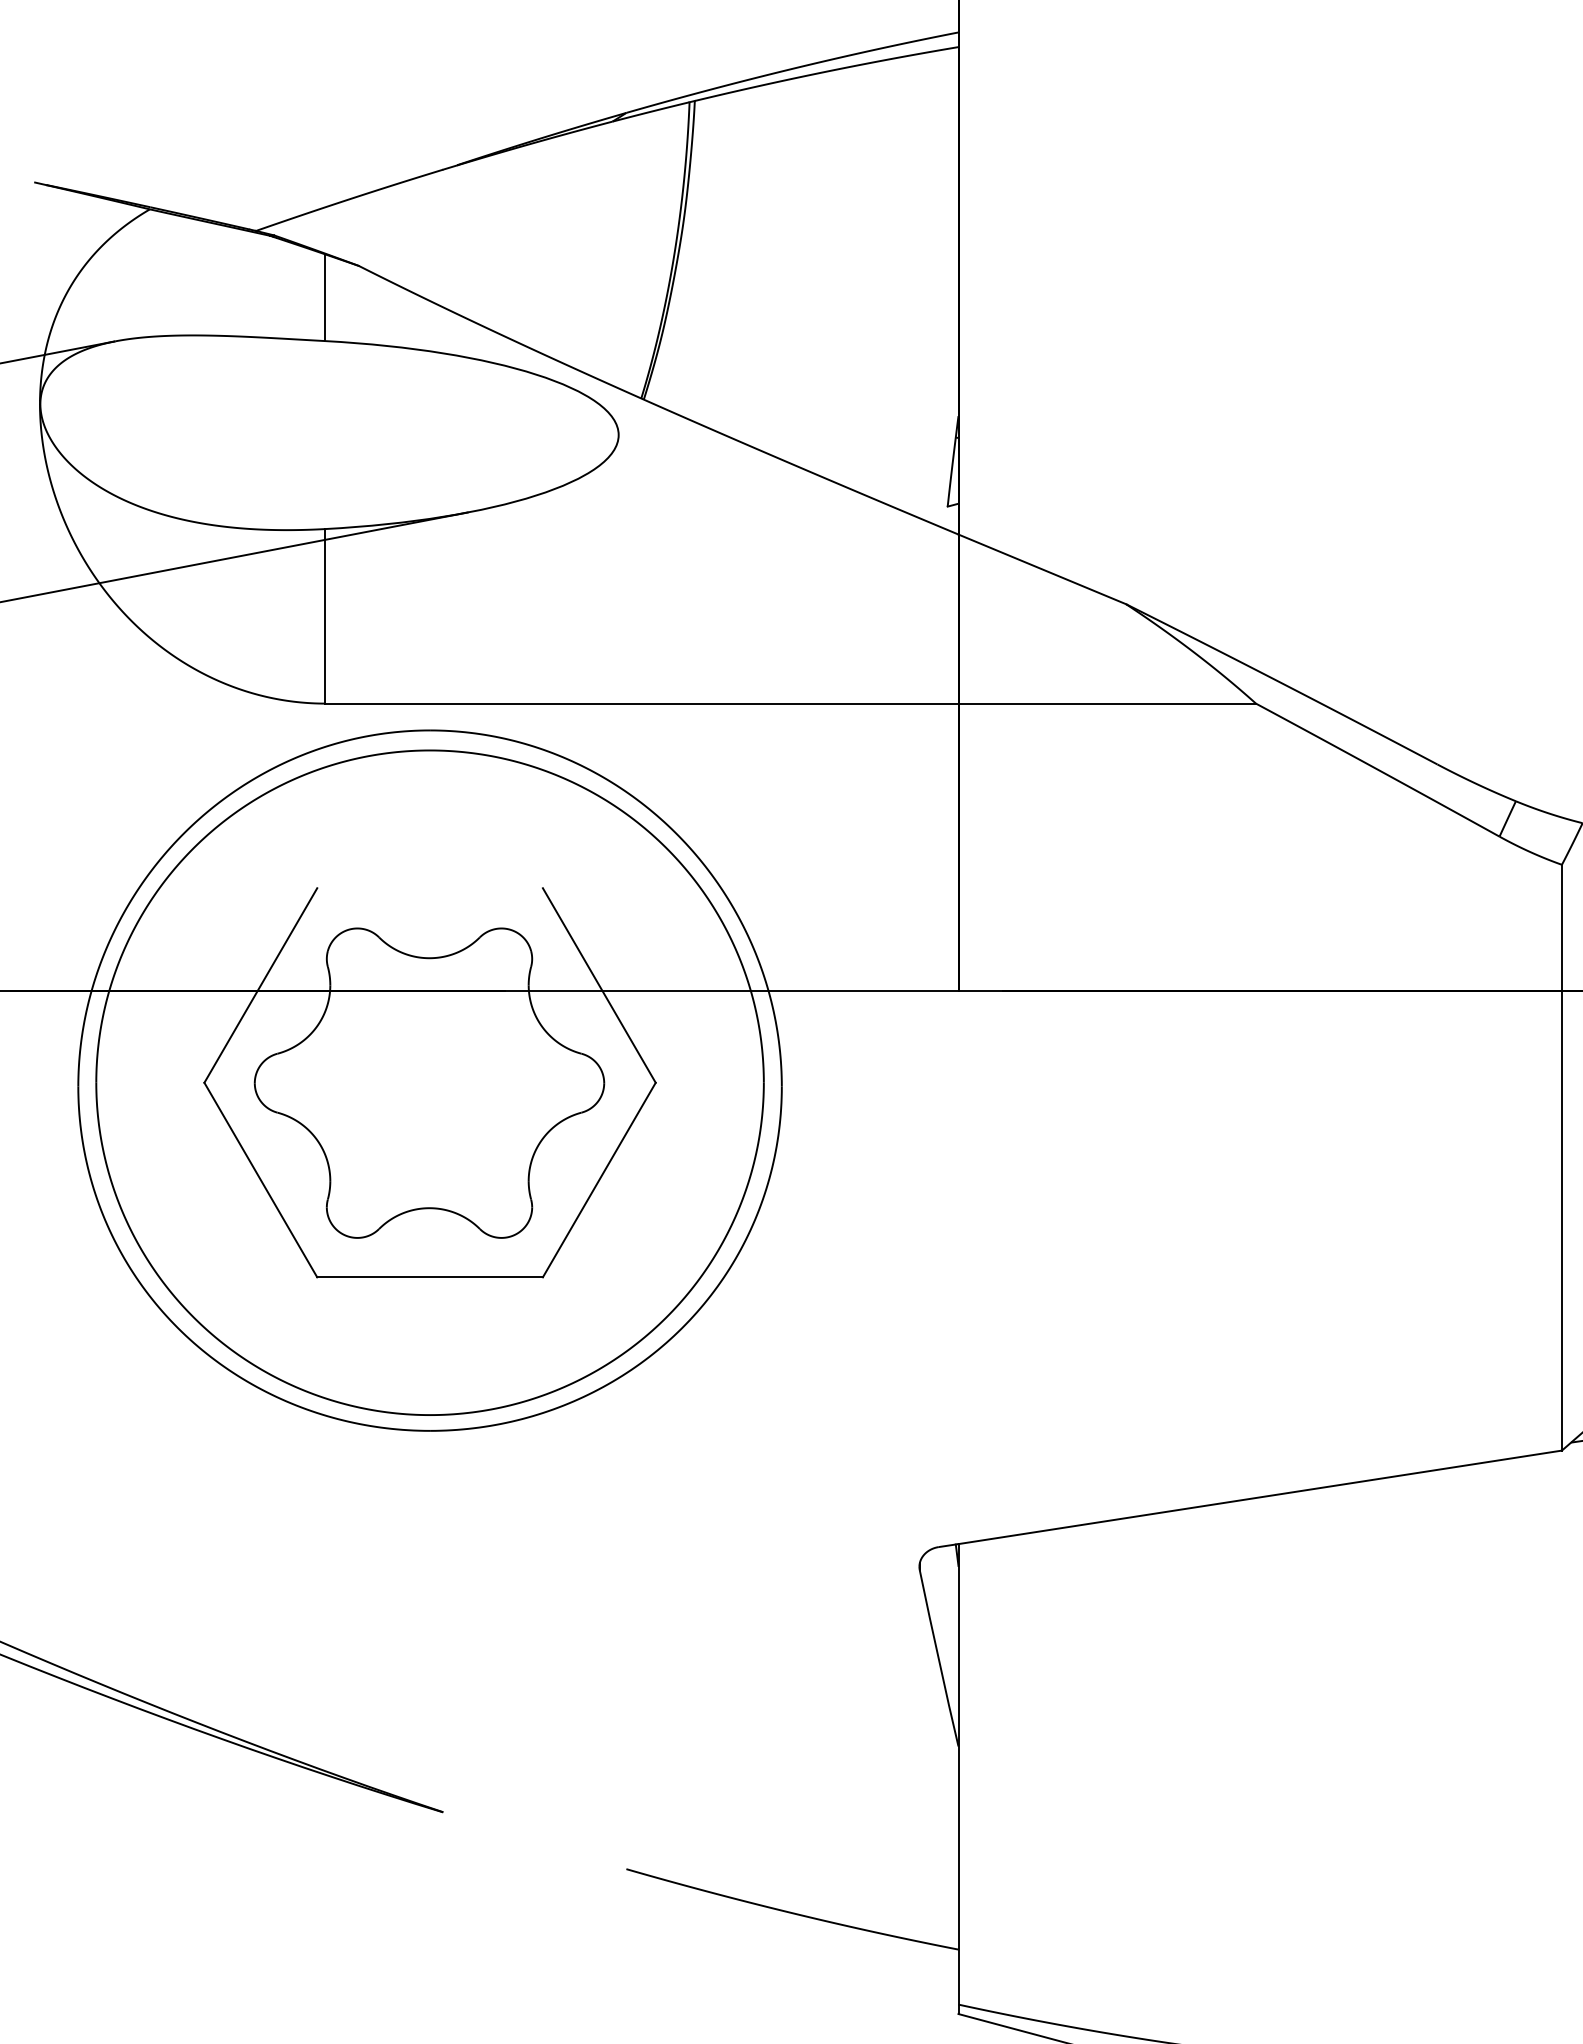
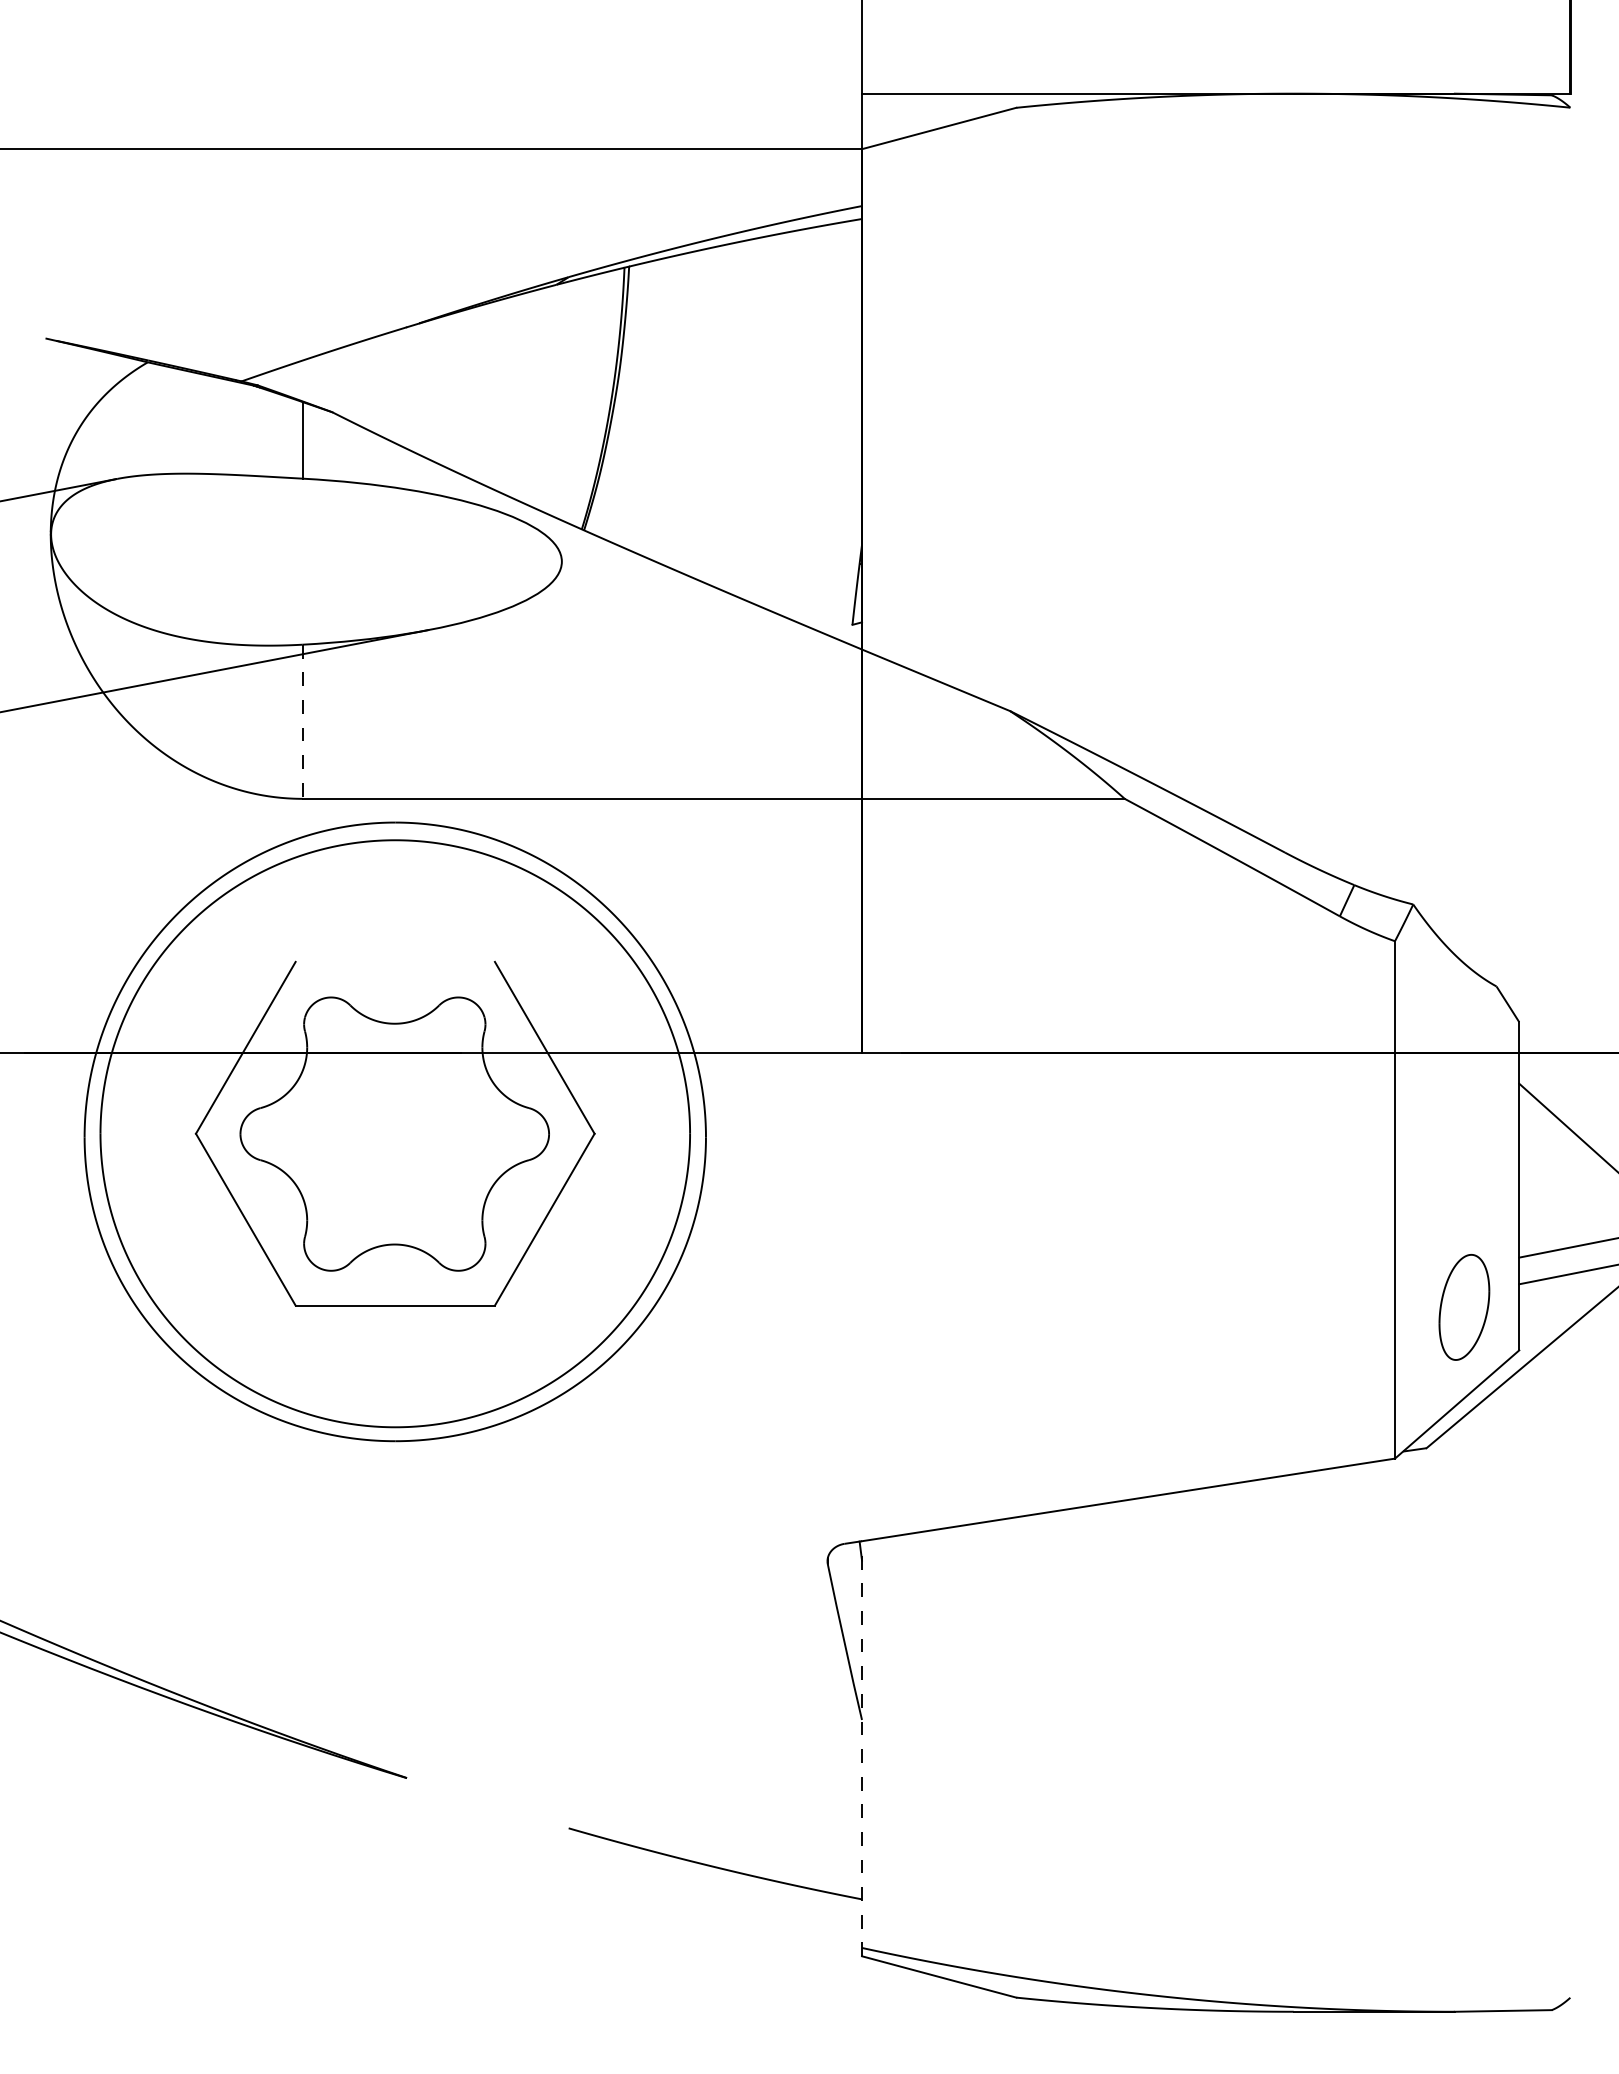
line: (325, 617) -> (302, 722), solid -> dashed
line: (959, 1778) -> (862, 1748), solid -> dashed

